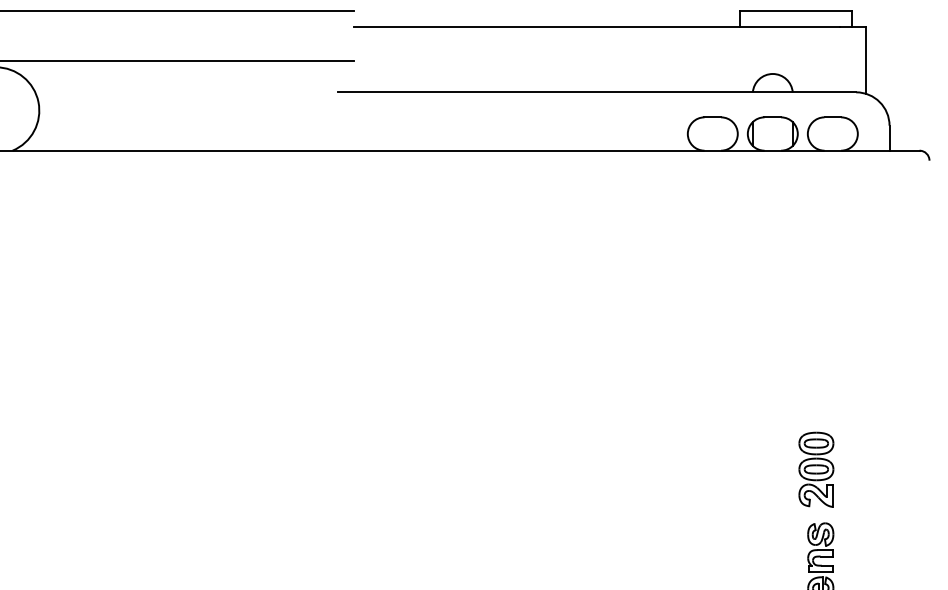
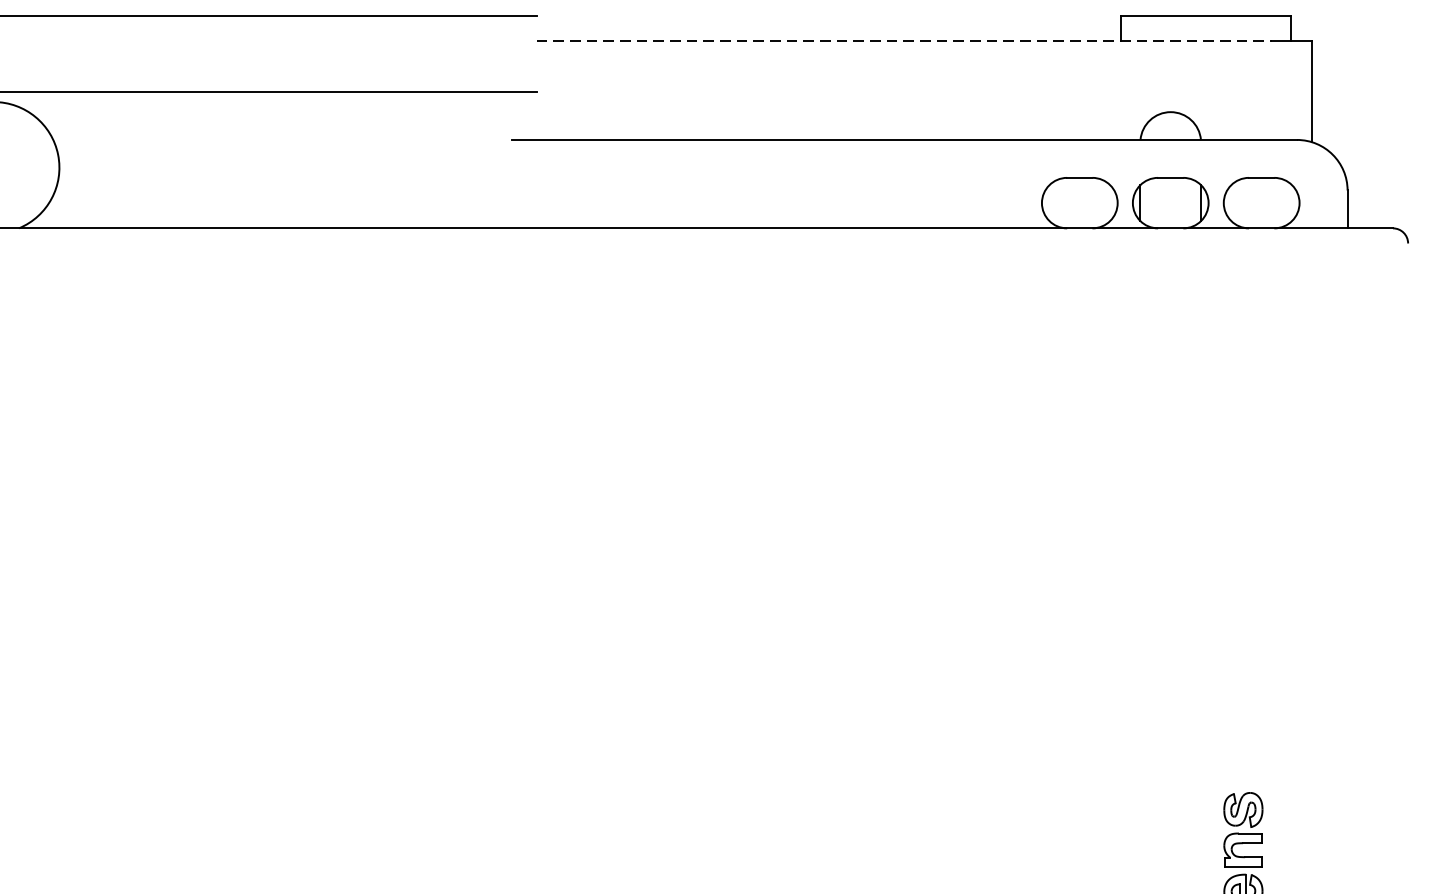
line: (596, 27) -> (903, 41), solid -> dashed
part: (816, 469) -> (1236, 711), removed

